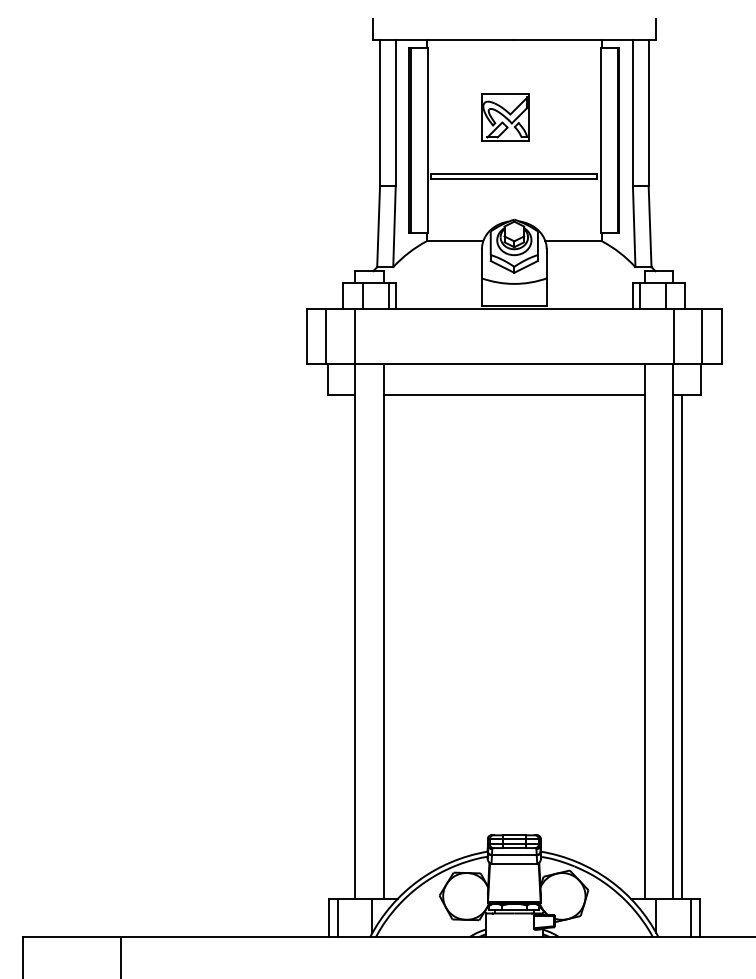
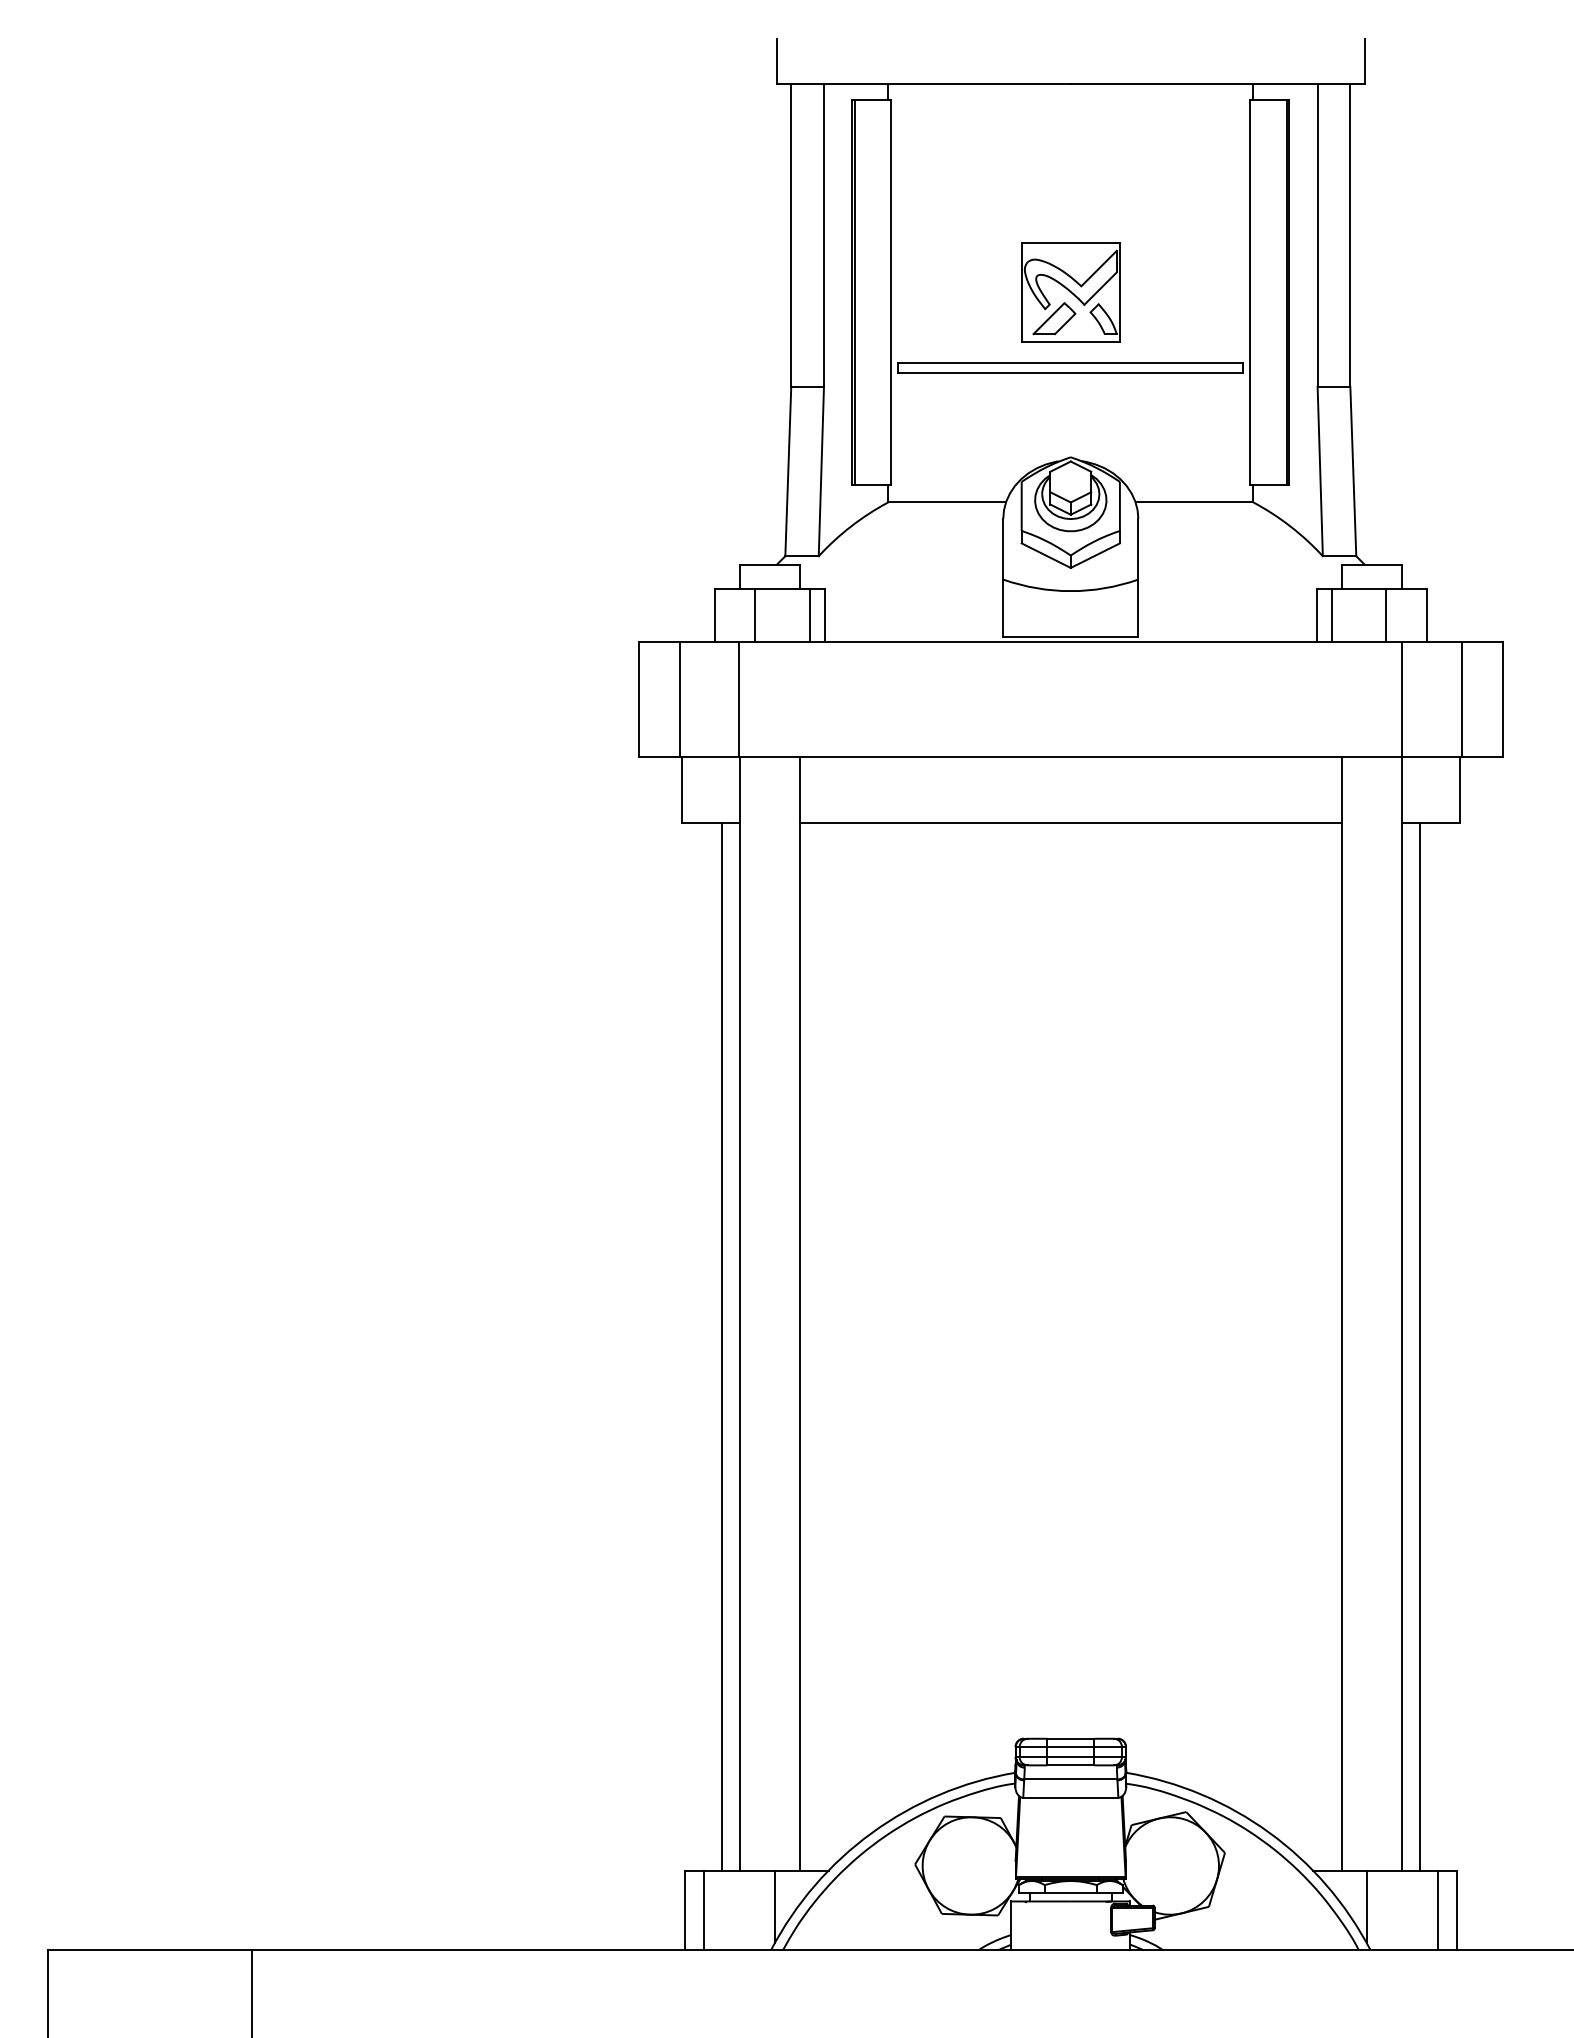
part: (505, 117) -> (1071, 292), moved
line: (346, 646) -> (721, 1345), added

